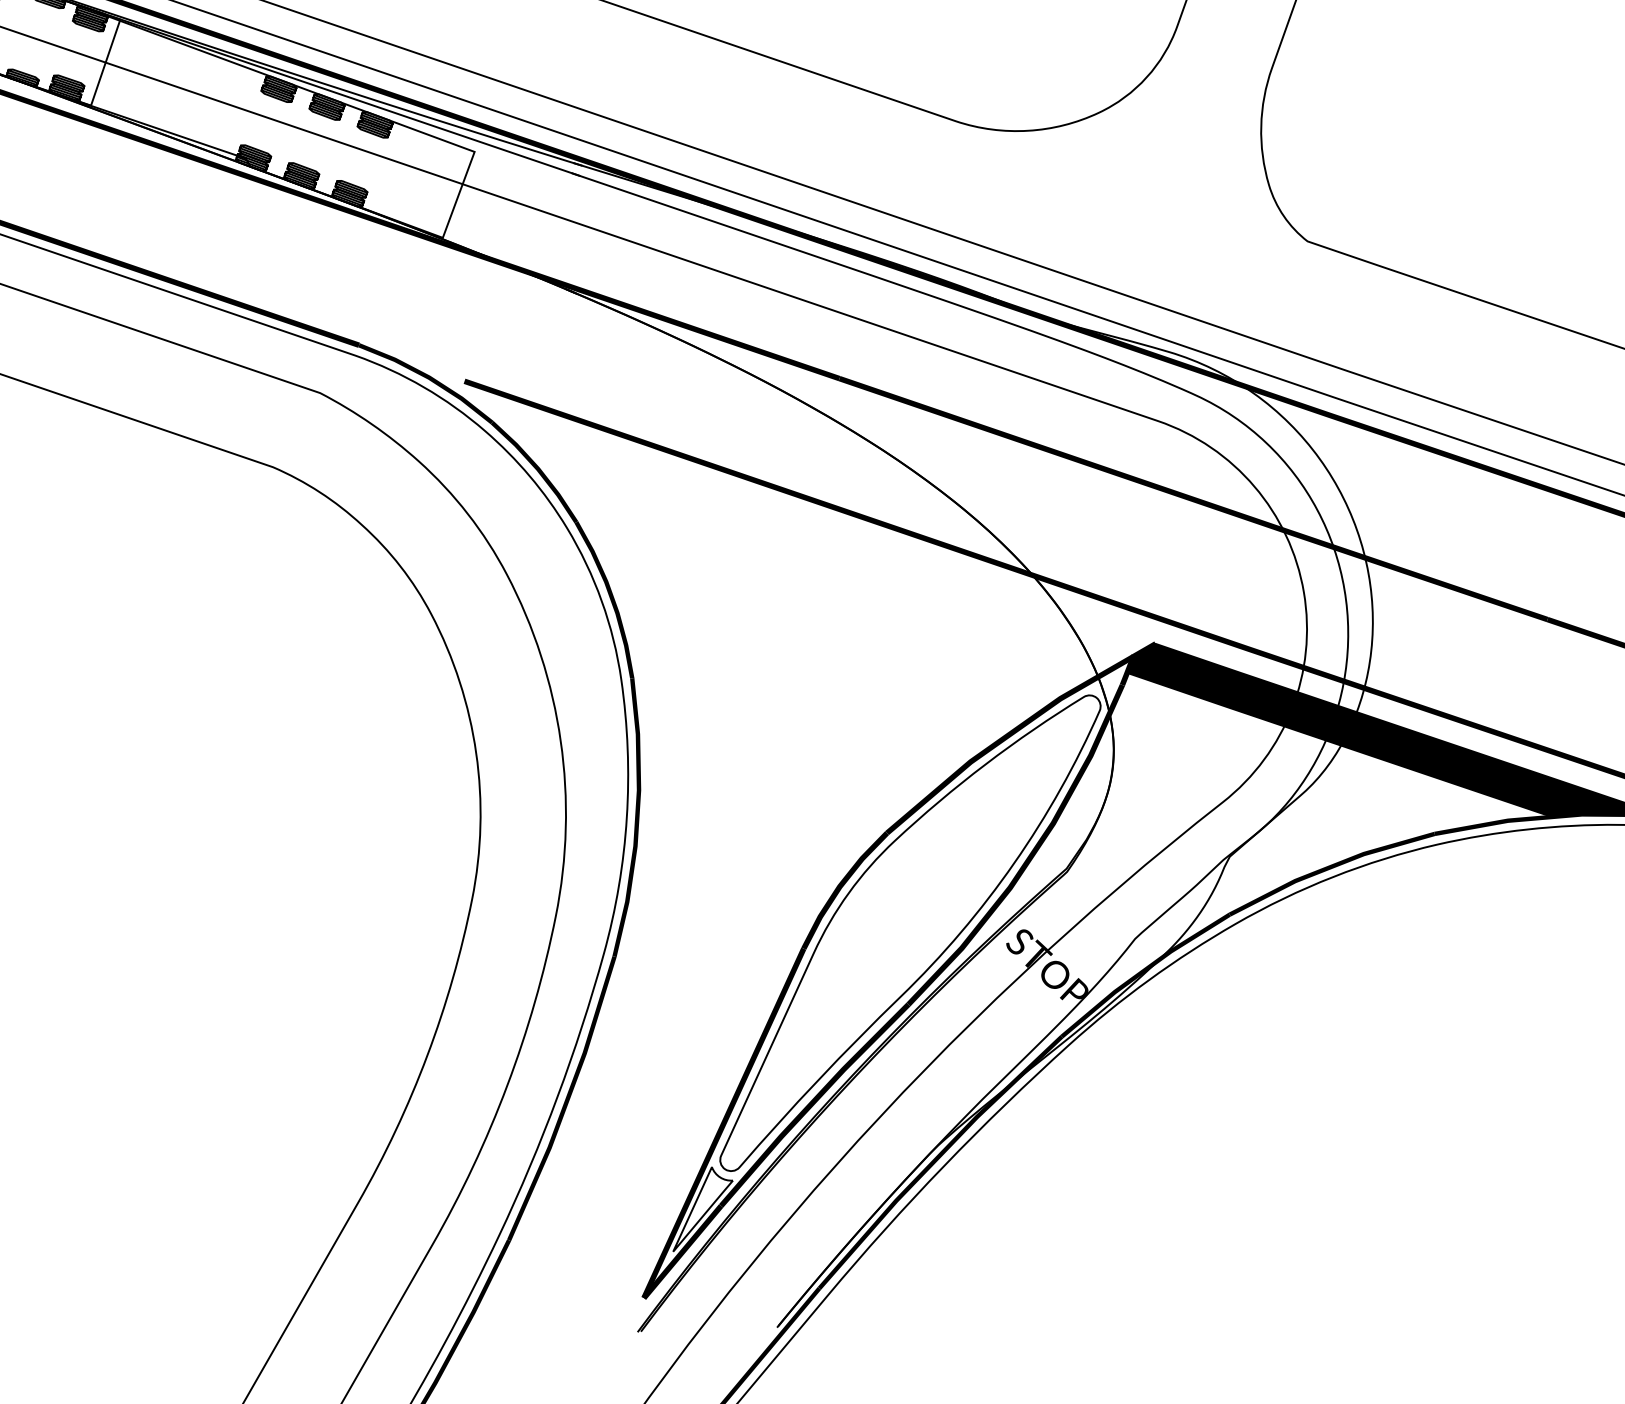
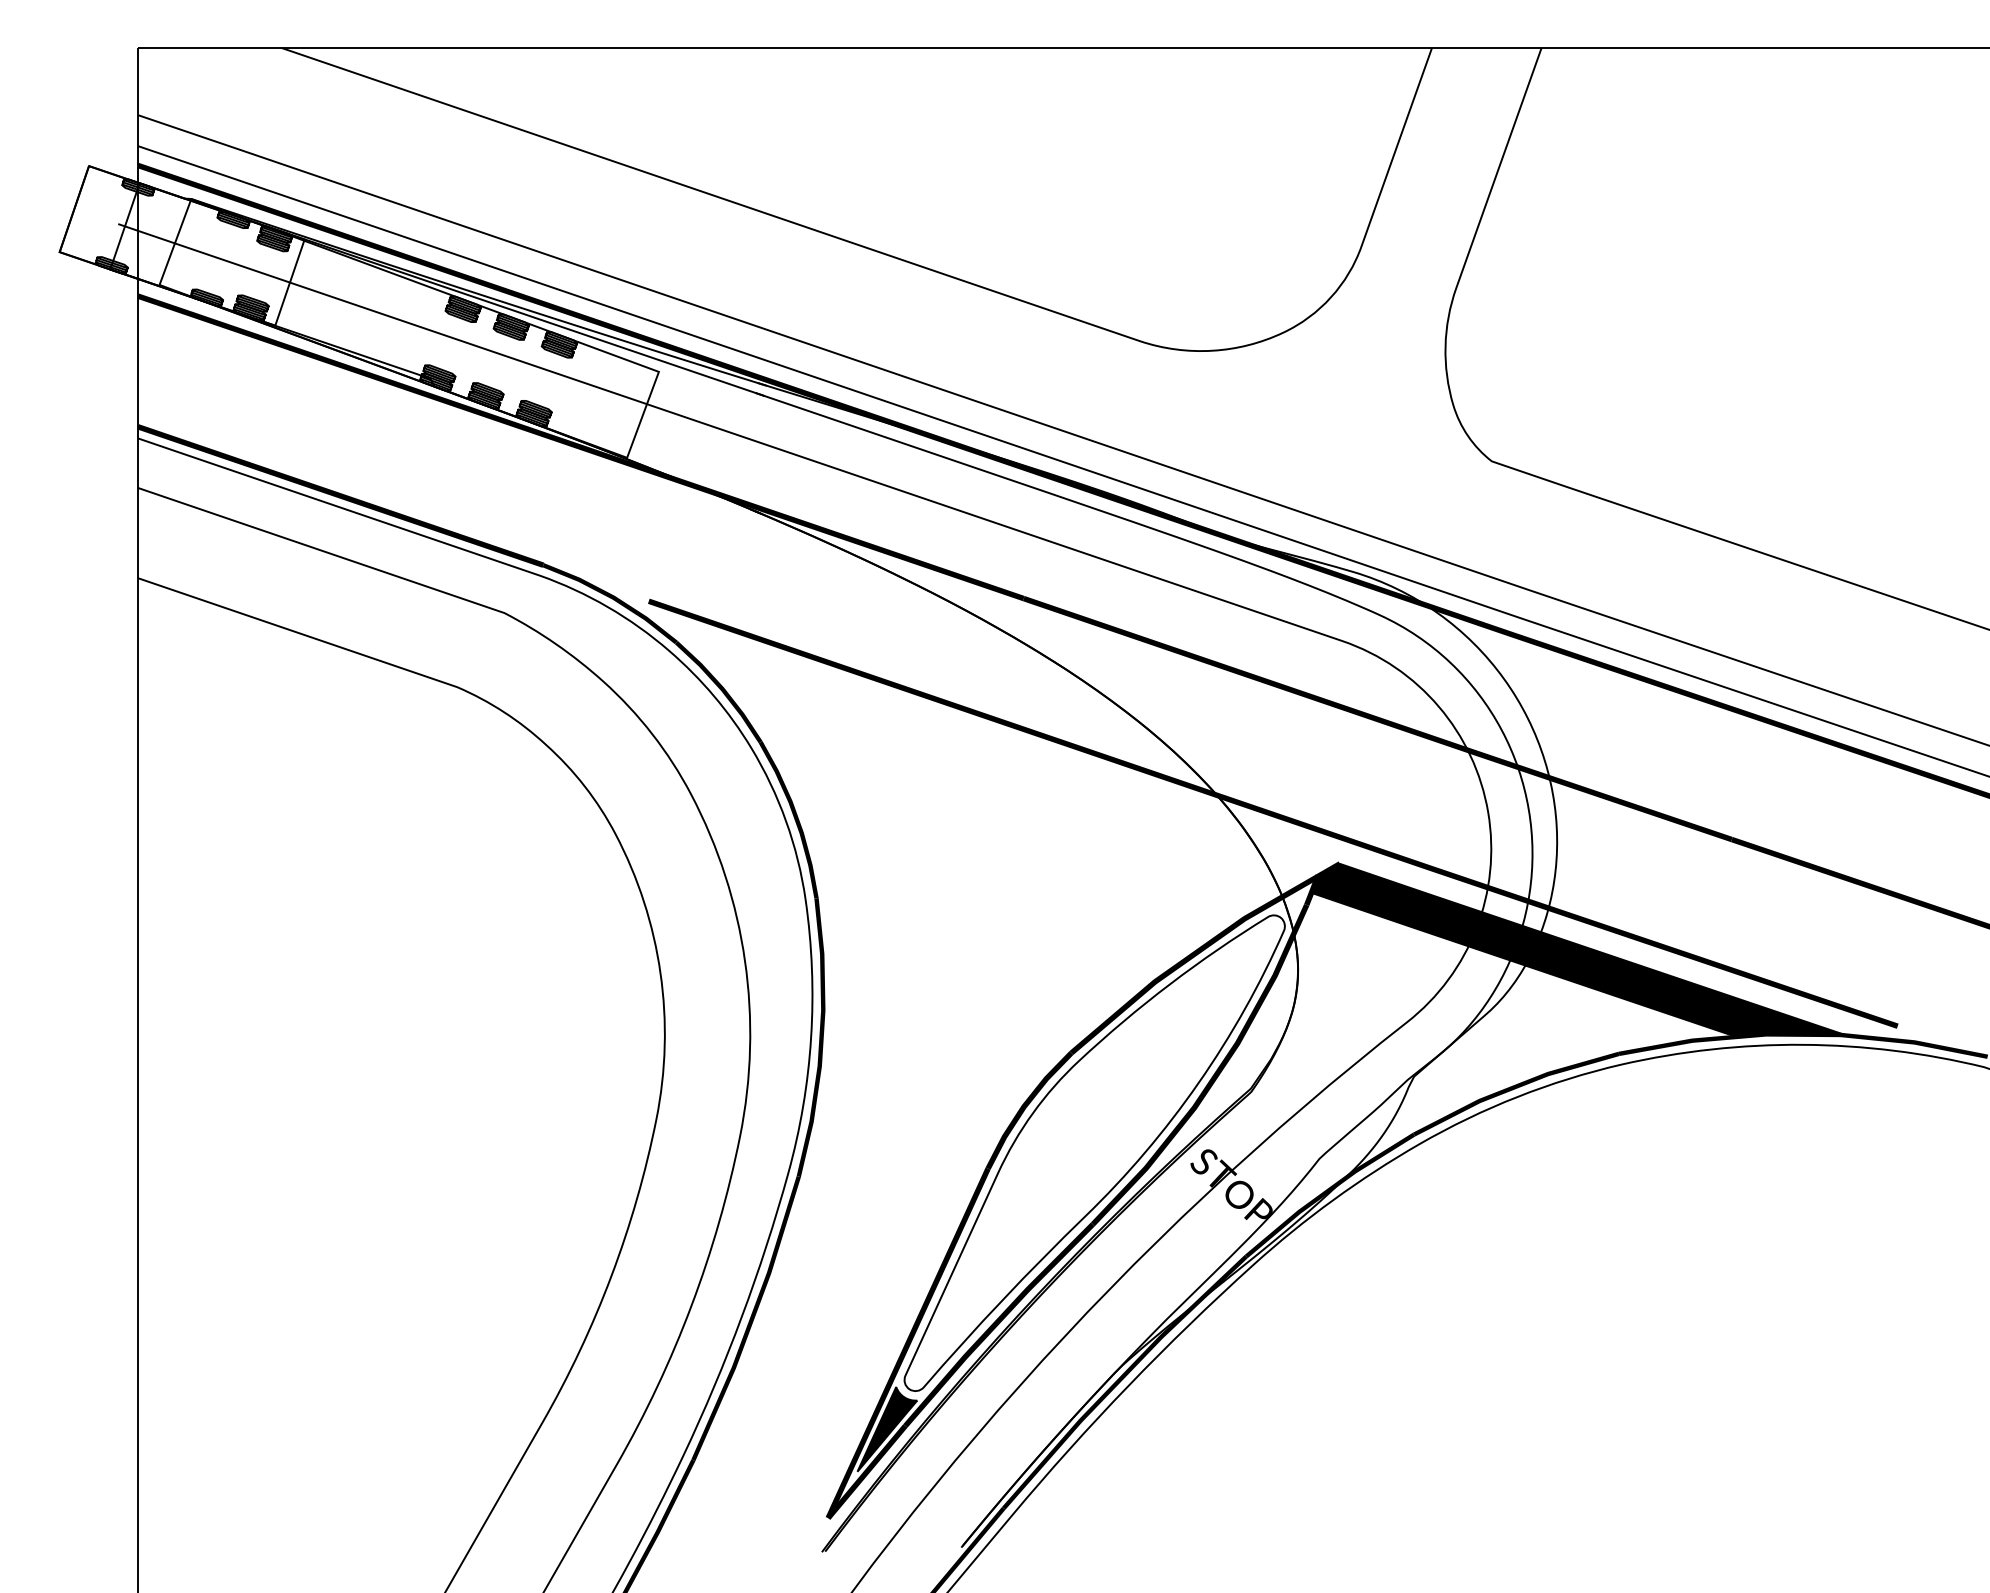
fill: (703, 1209) -> (887, 1429), added

